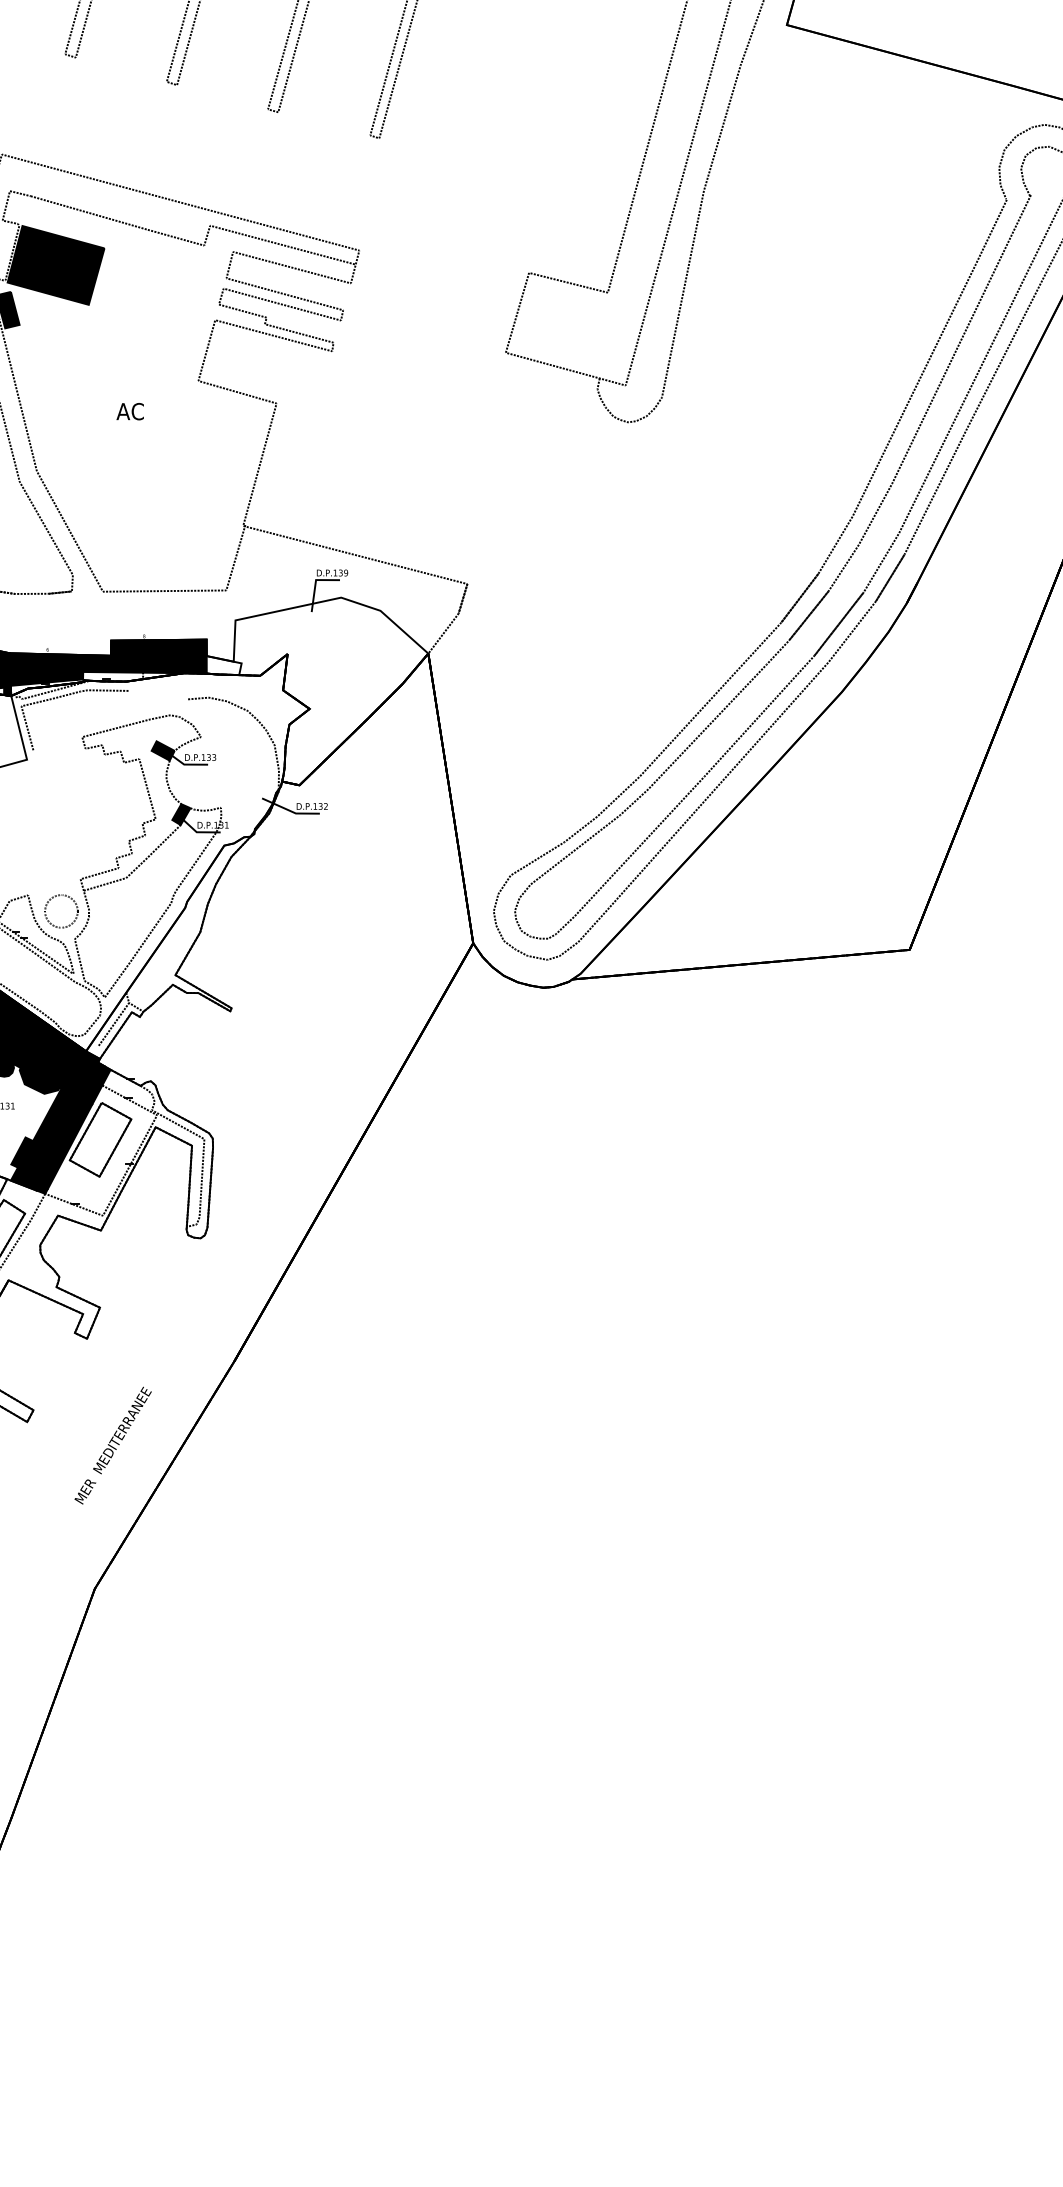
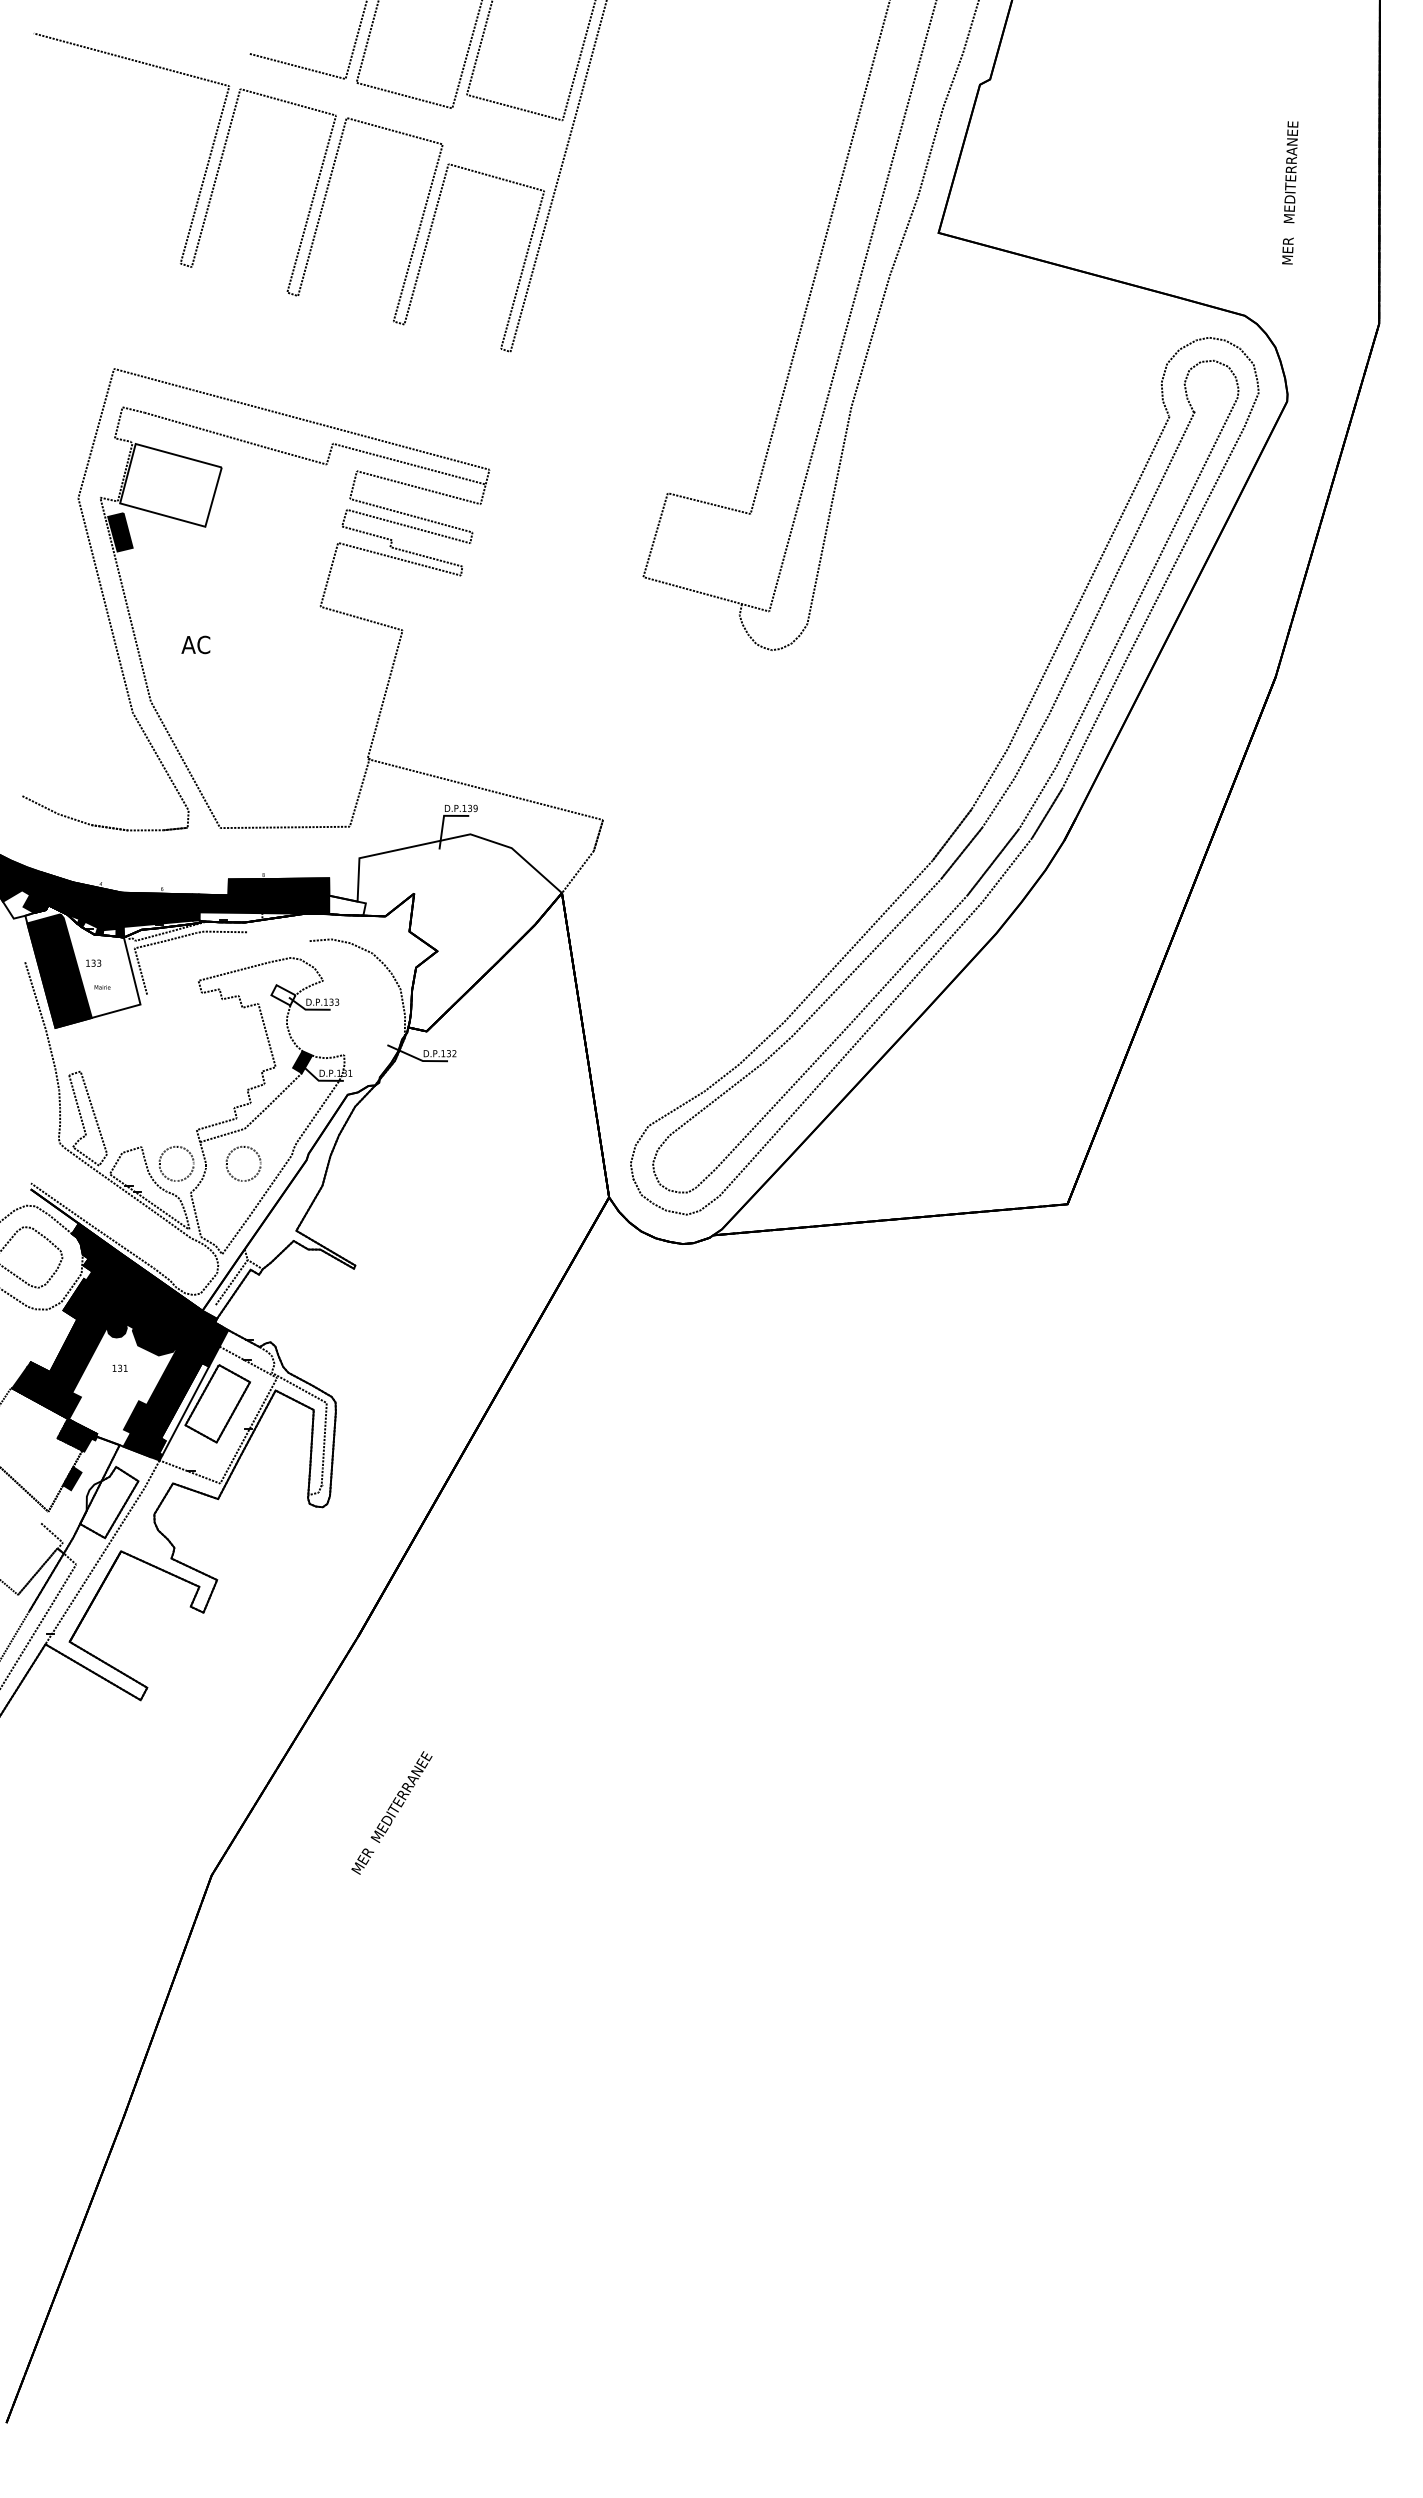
fill: (55, 264) -> (170, 484), removed
text: (129, 411) -> (195, 644), moved
fill: (163, 751) -> (283, 995), removed
part: (128, 896) -> (247, 1148), added
fill: (68, 1145) -> (184, 1409), removed
text: (112, 1445) -> (391, 1812), moved

